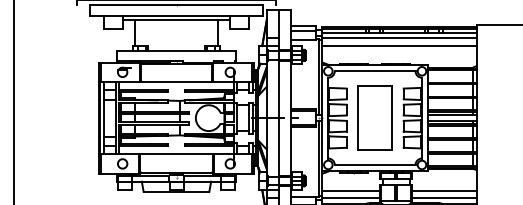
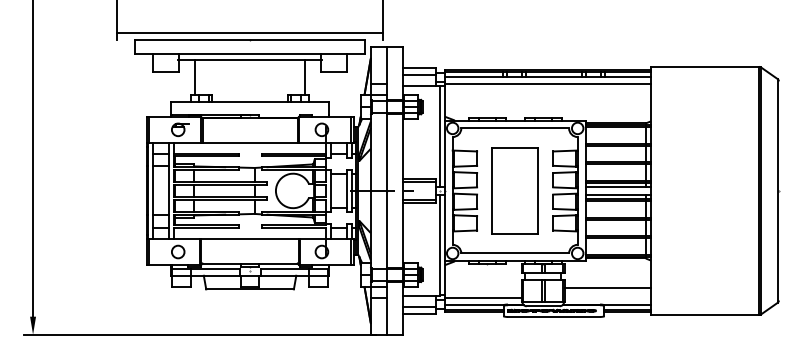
line: (399, 45) -> (547, 94), removed
line: (350, 190) -> (482, 287), removed
line: (444, 197) -> (607, 297), removed

